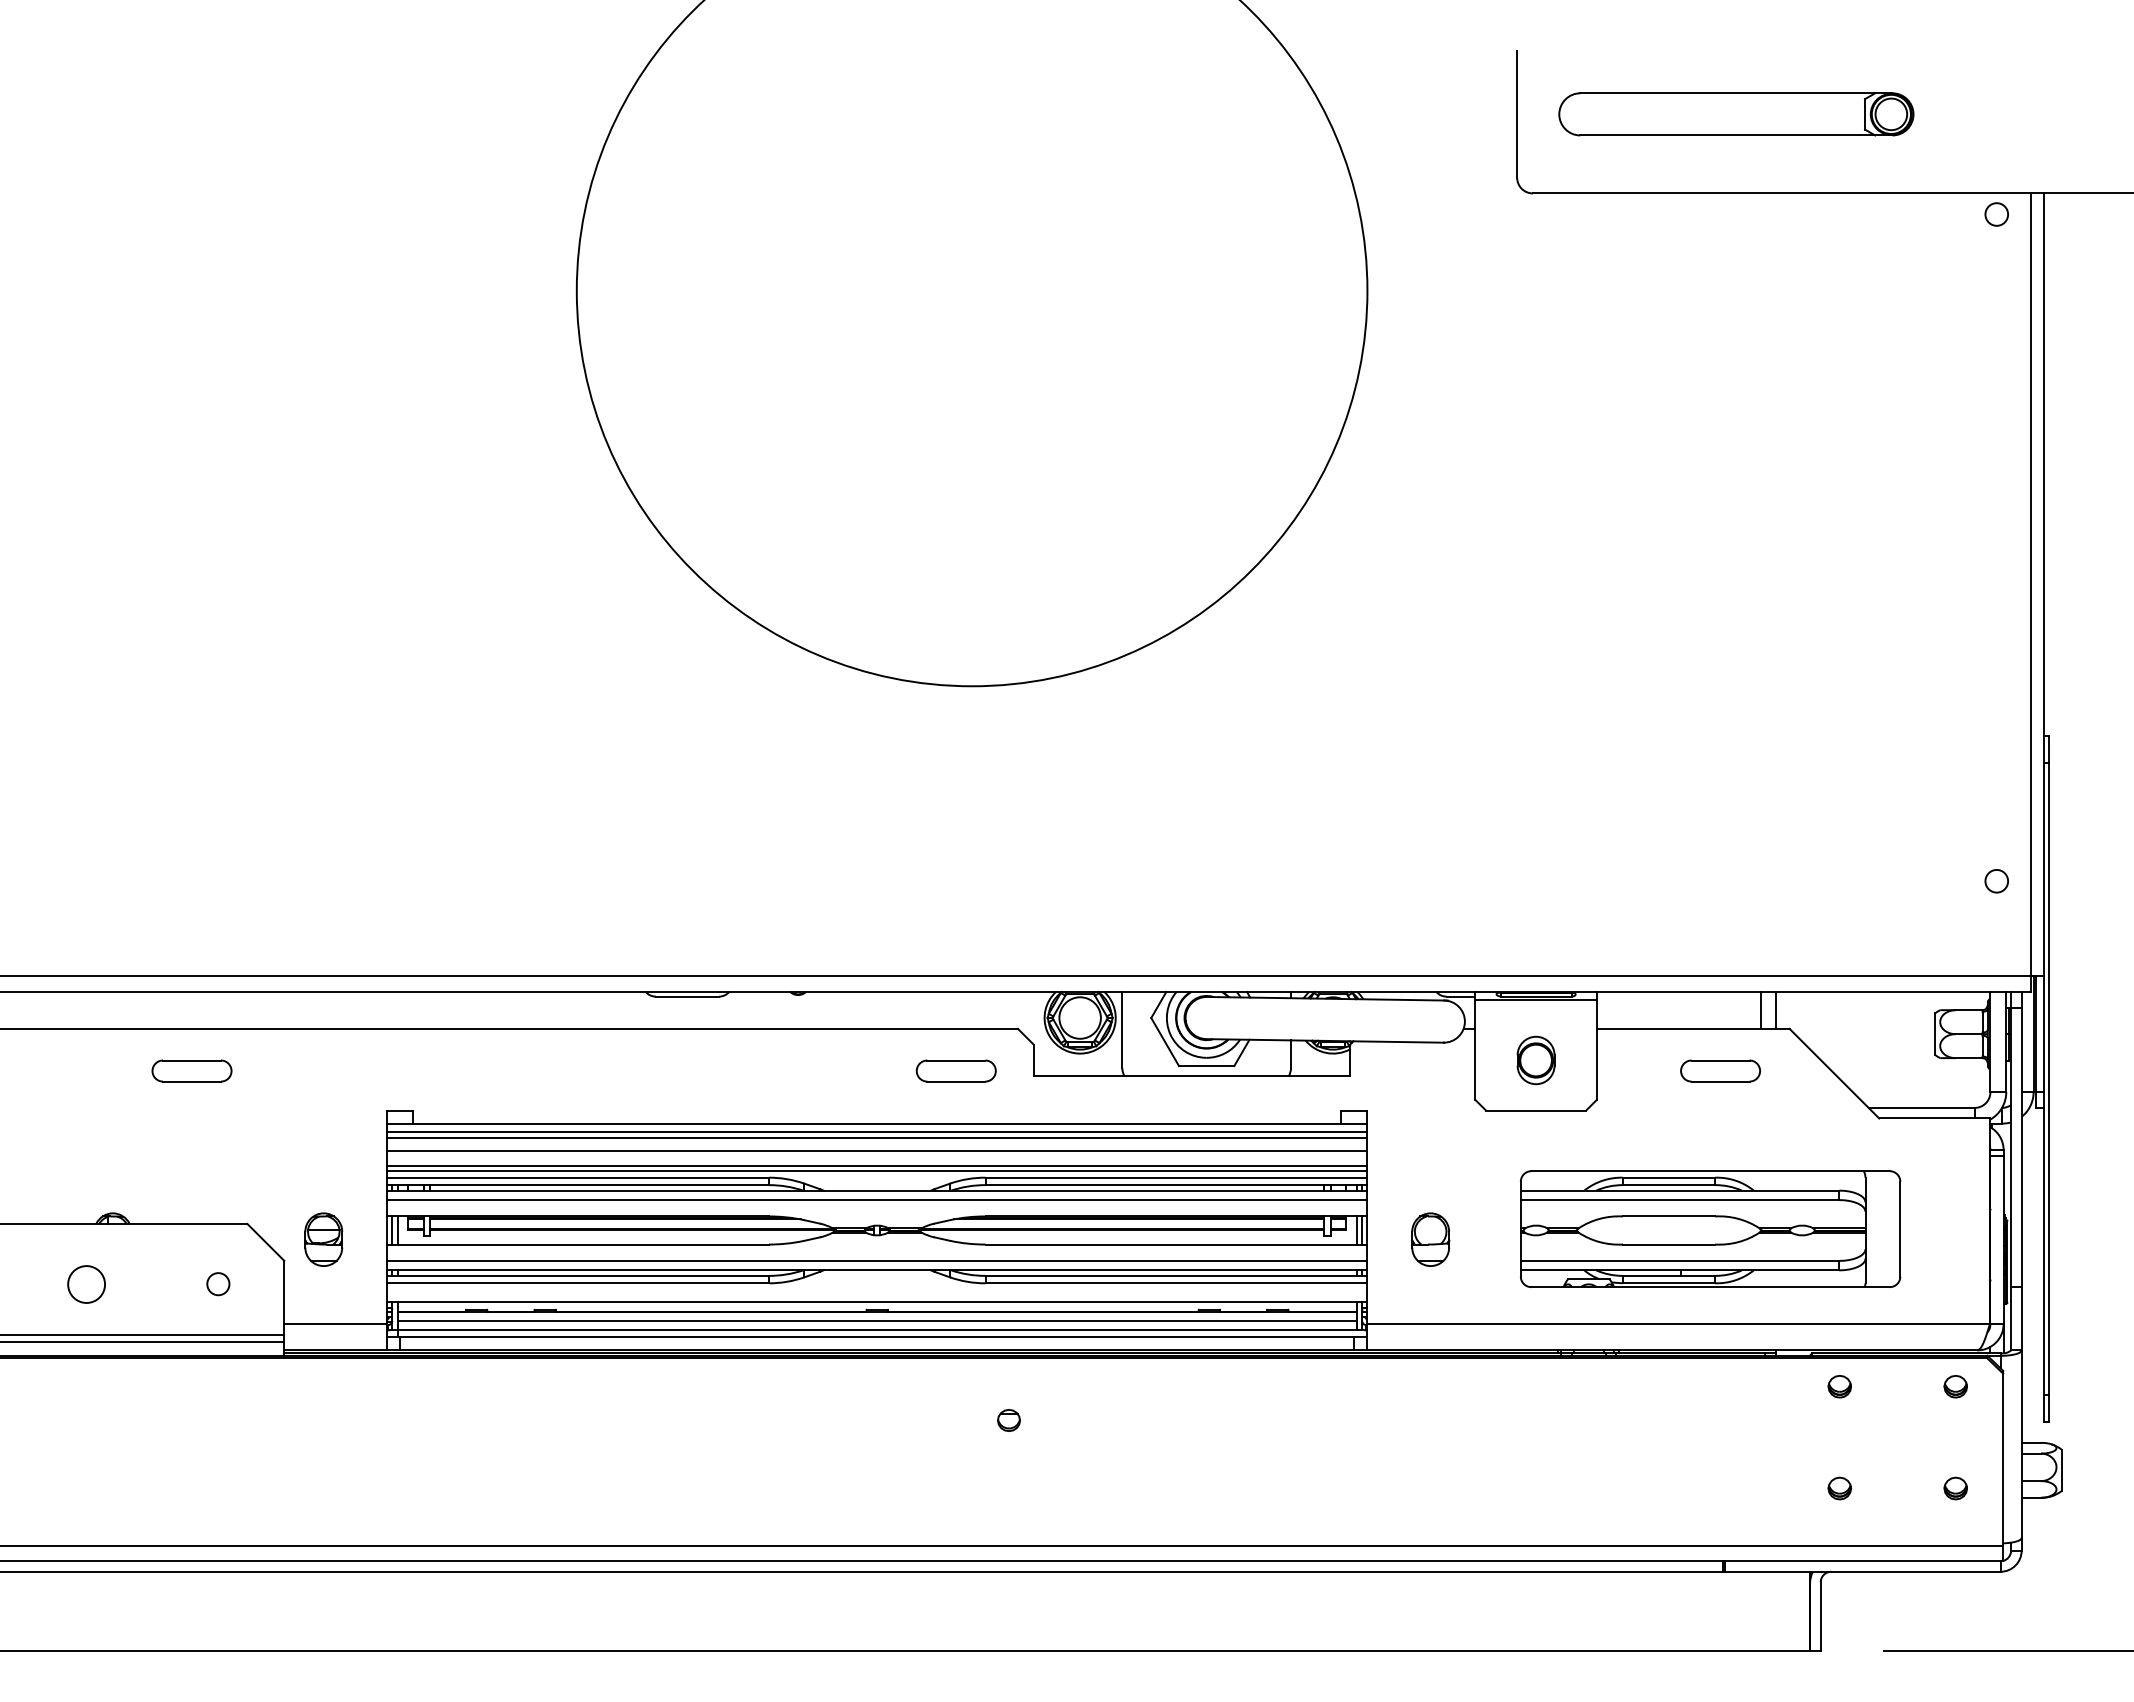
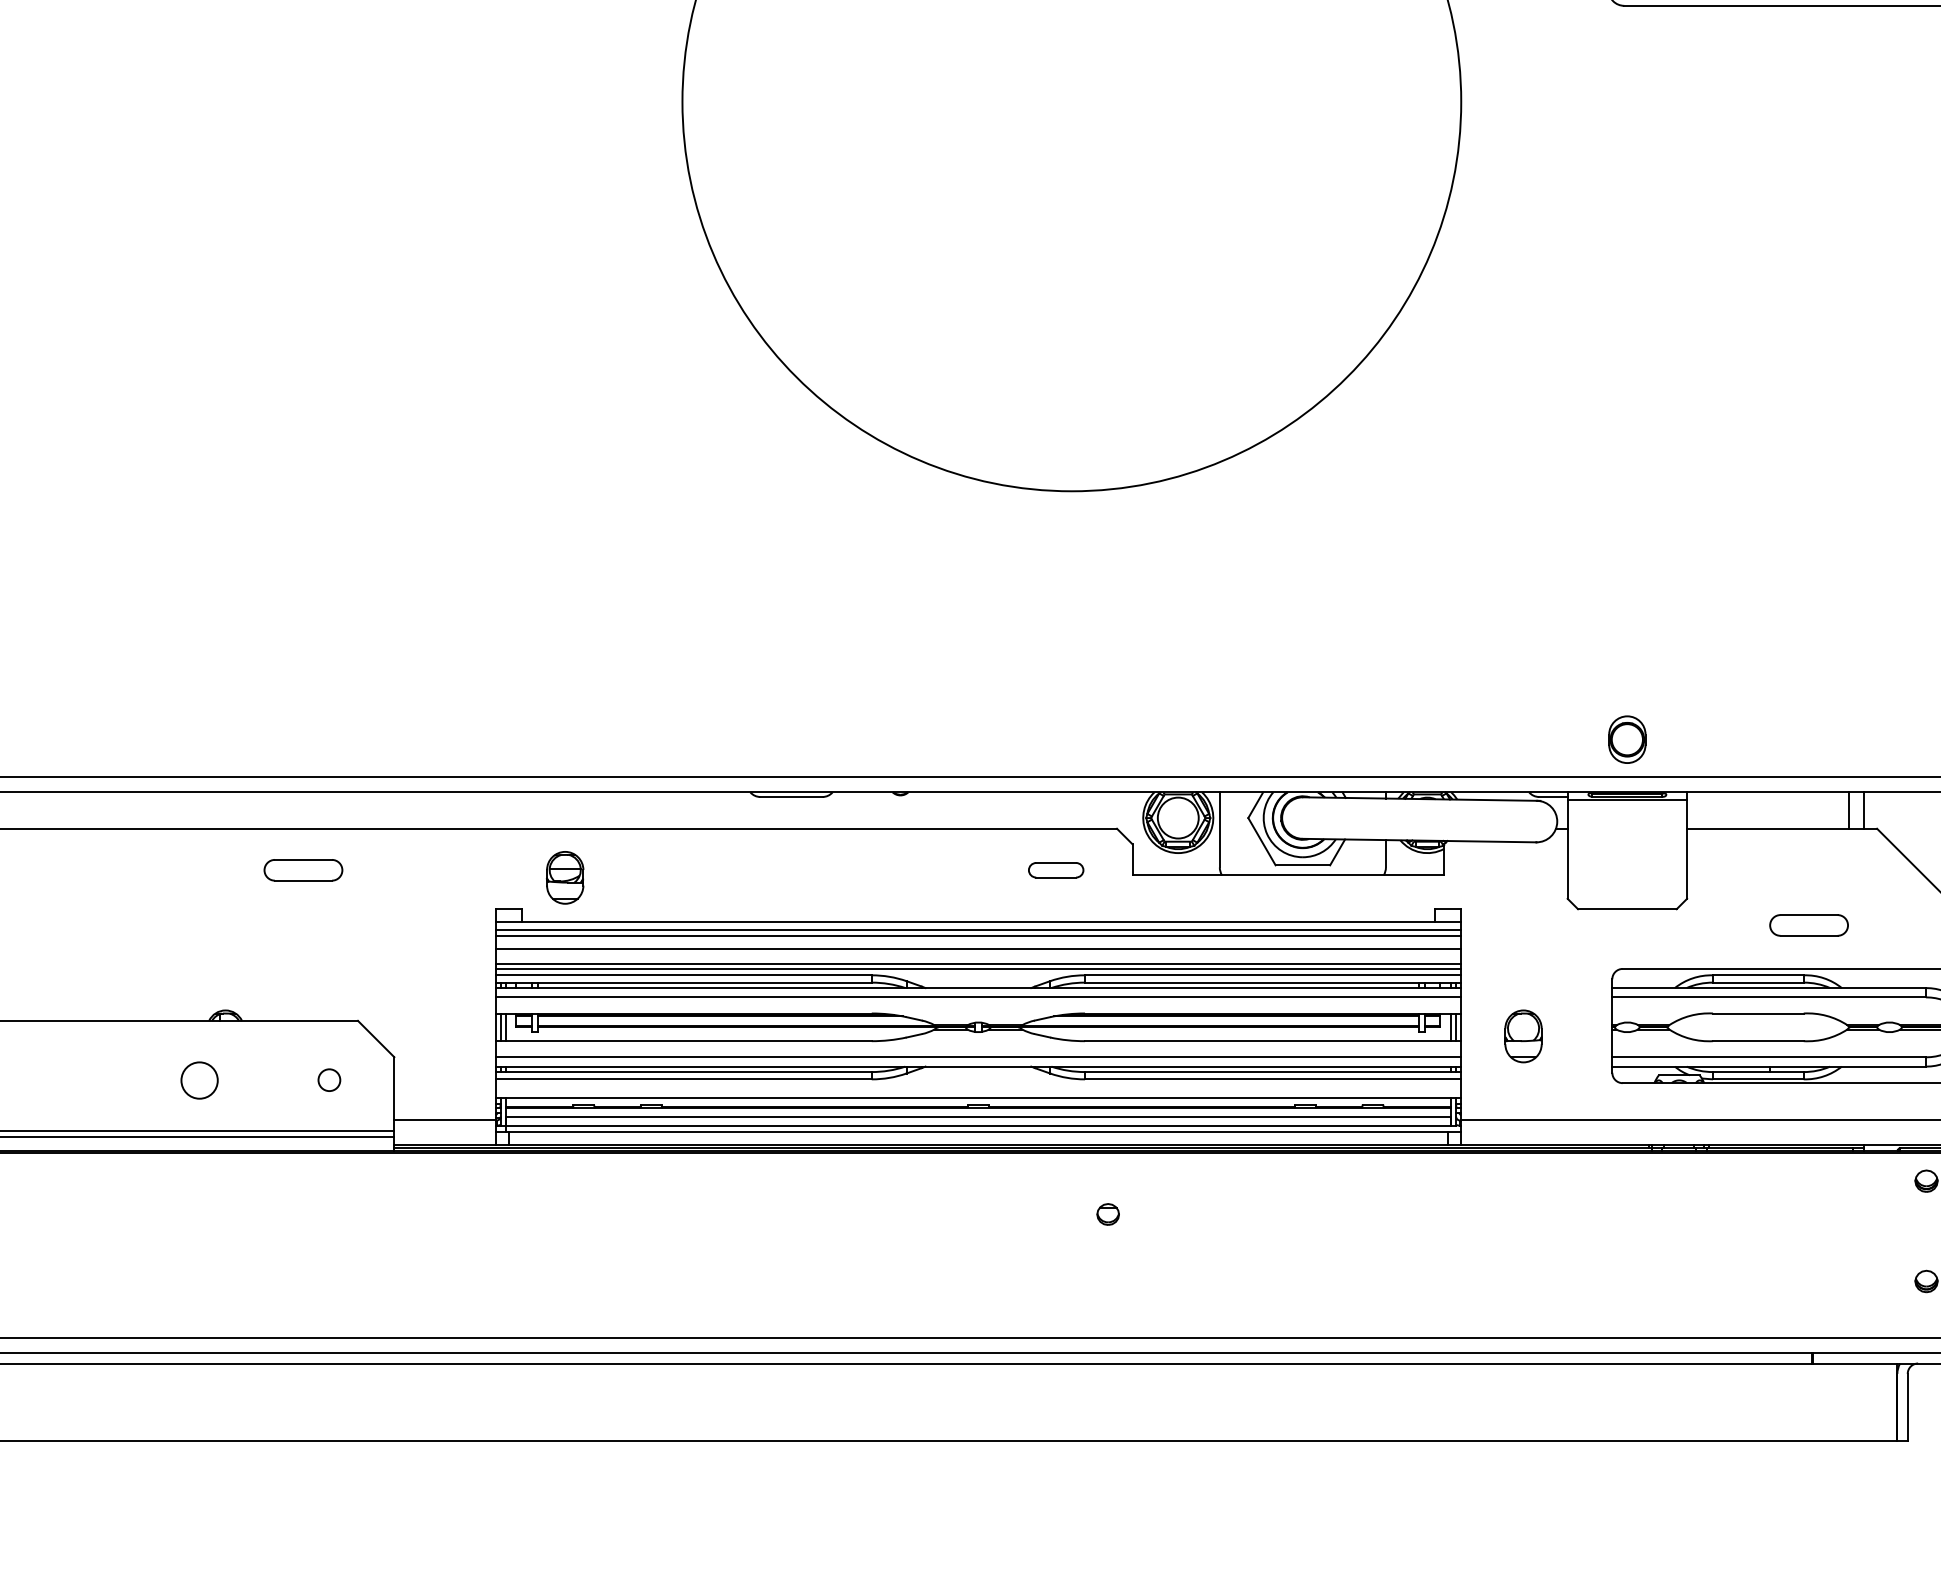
part: (1535, 1060) -> (1626, 739), moved
part: (955, 1070) -> (1055, 869), size x0.7
part: (1720, 1070) -> (1809, 924), moved
part: (323, 1239) -> (564, 877), moved

